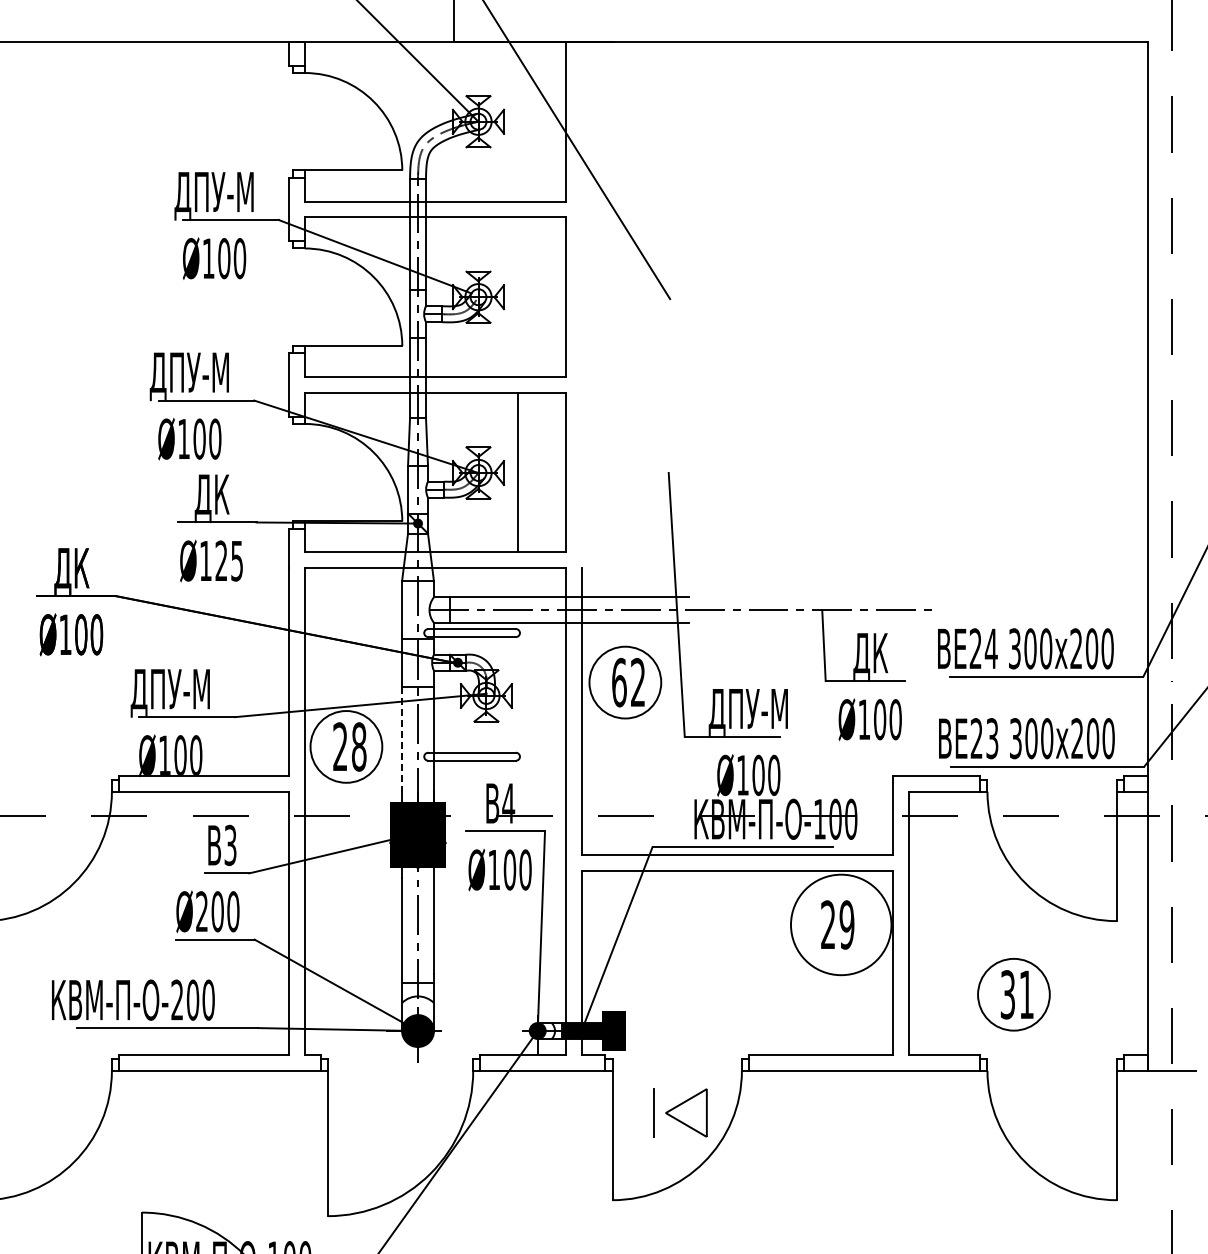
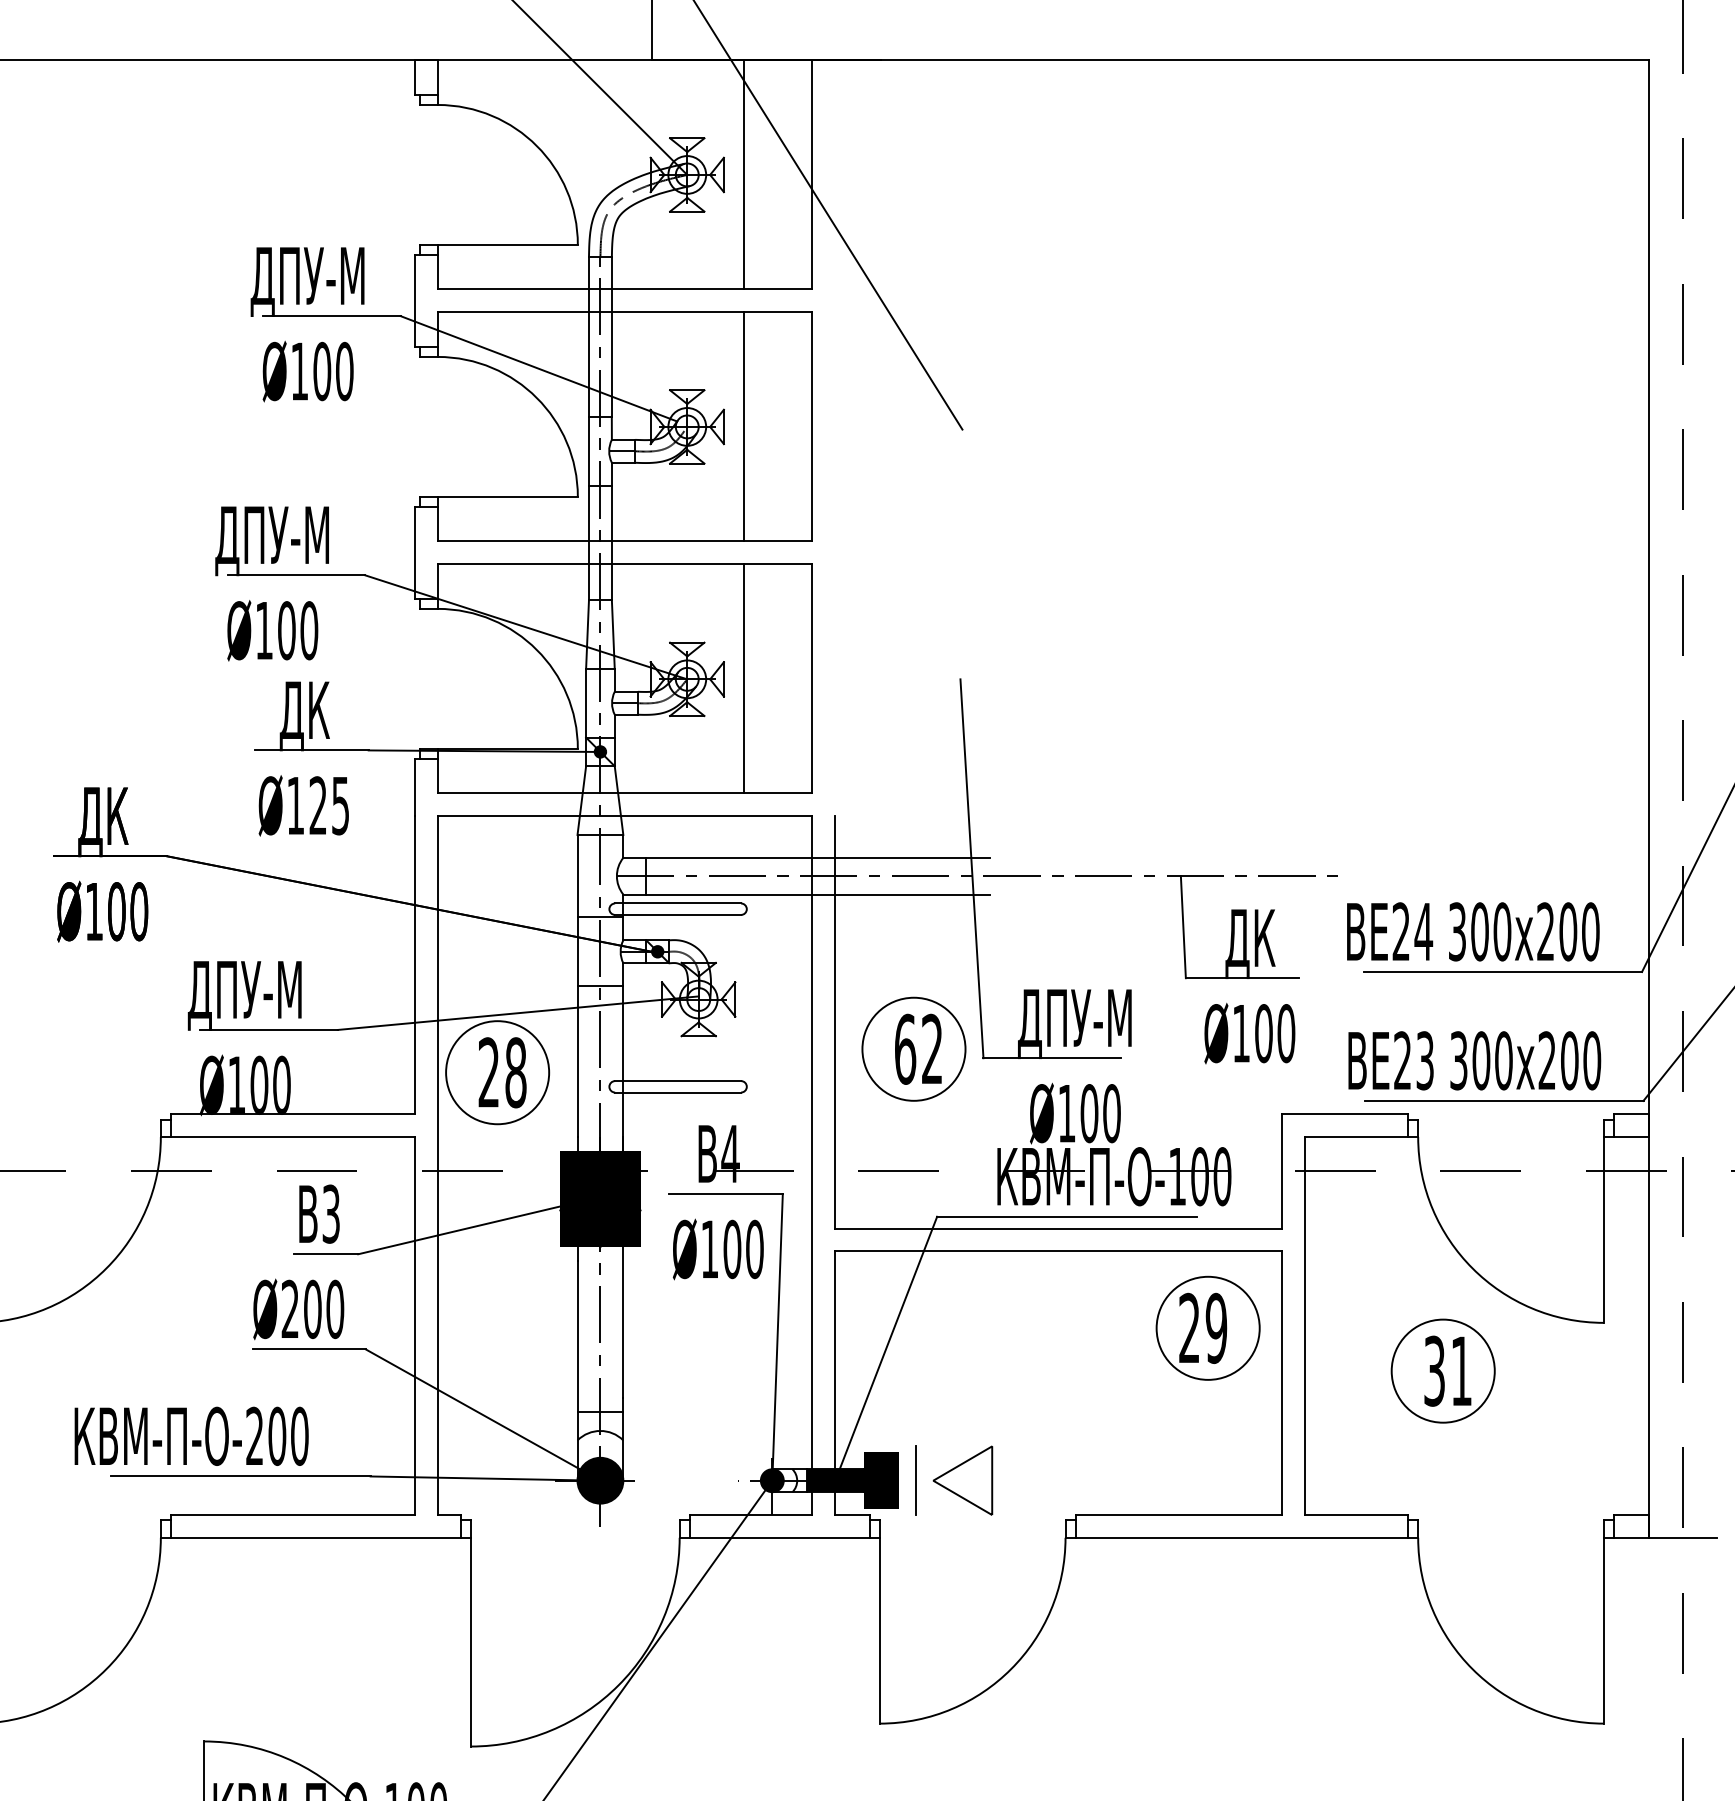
line: (517, 121) -> (743, 174), added
line: (517, 296) -> (743, 425), added
part: (625, 682) -> (914, 1049), moved
line: (402, 739) -> (578, 1062), dashed -> solid
circle: (841, 924) -> (1208, 1327), size x0.71
part: (1013, 994) -> (1442, 1370), moved
part: (680, 1112) -> (954, 1479), moved

